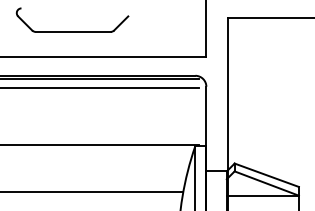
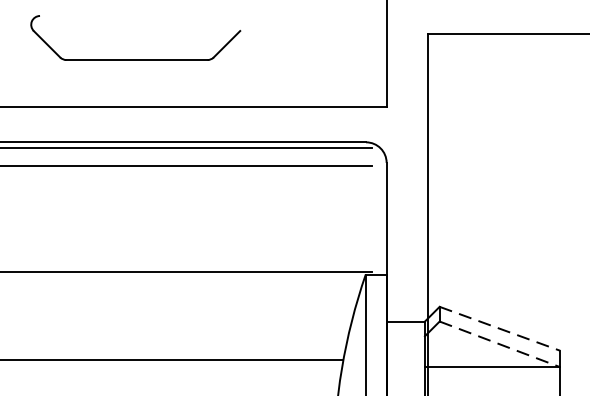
line: (267, 175) -> (501, 329), solid -> dashed
line: (267, 183) -> (501, 344), solid -> dashed

